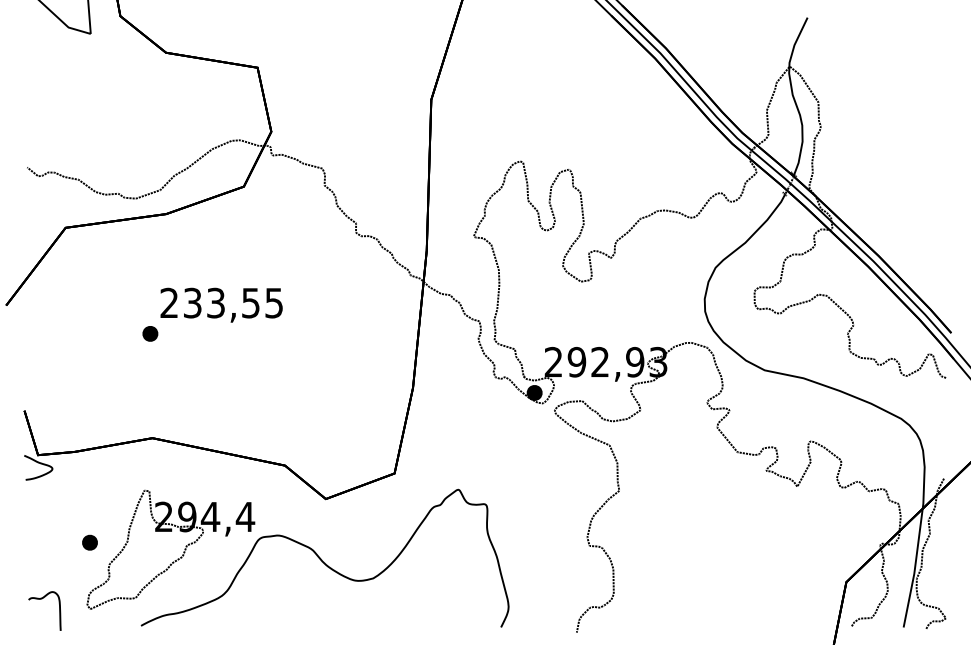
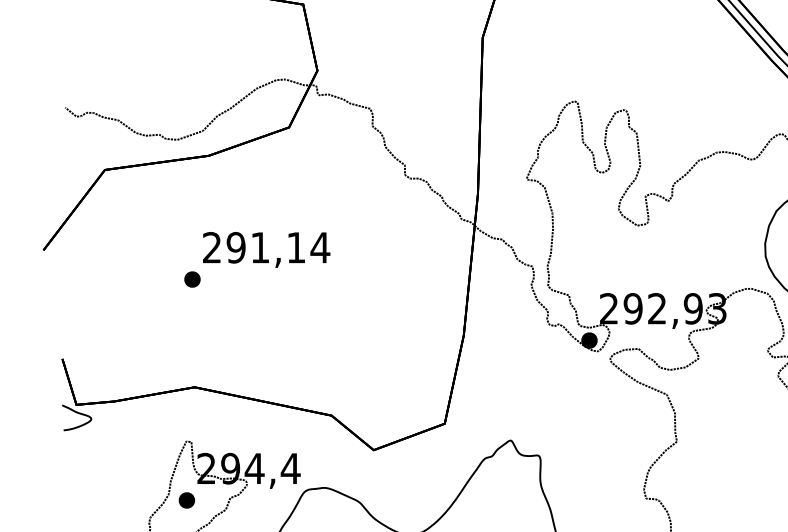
text: (233, 302) -> (278, 247), 233,55 -> 291,14
part: (89, 542) -> (186, 500), moved

